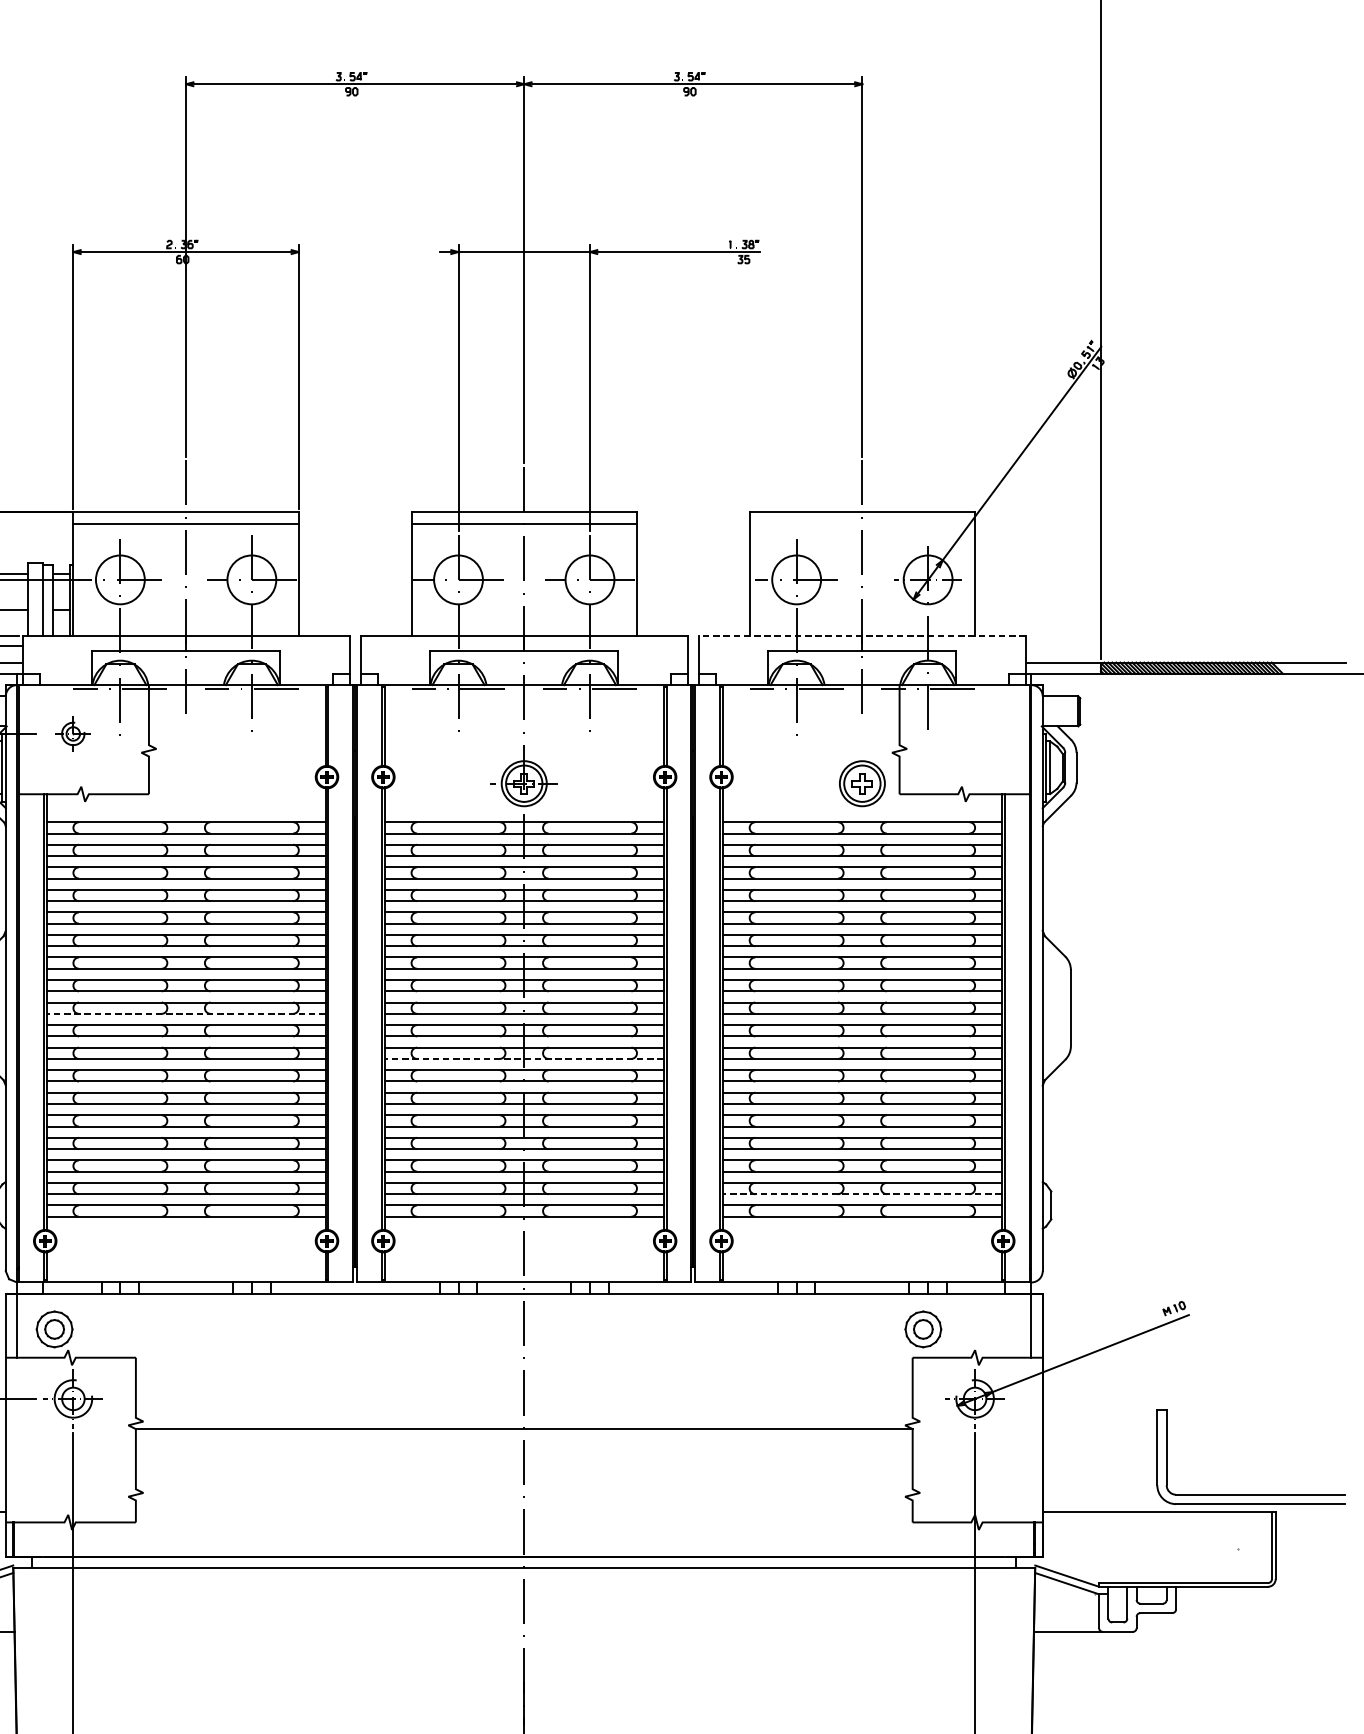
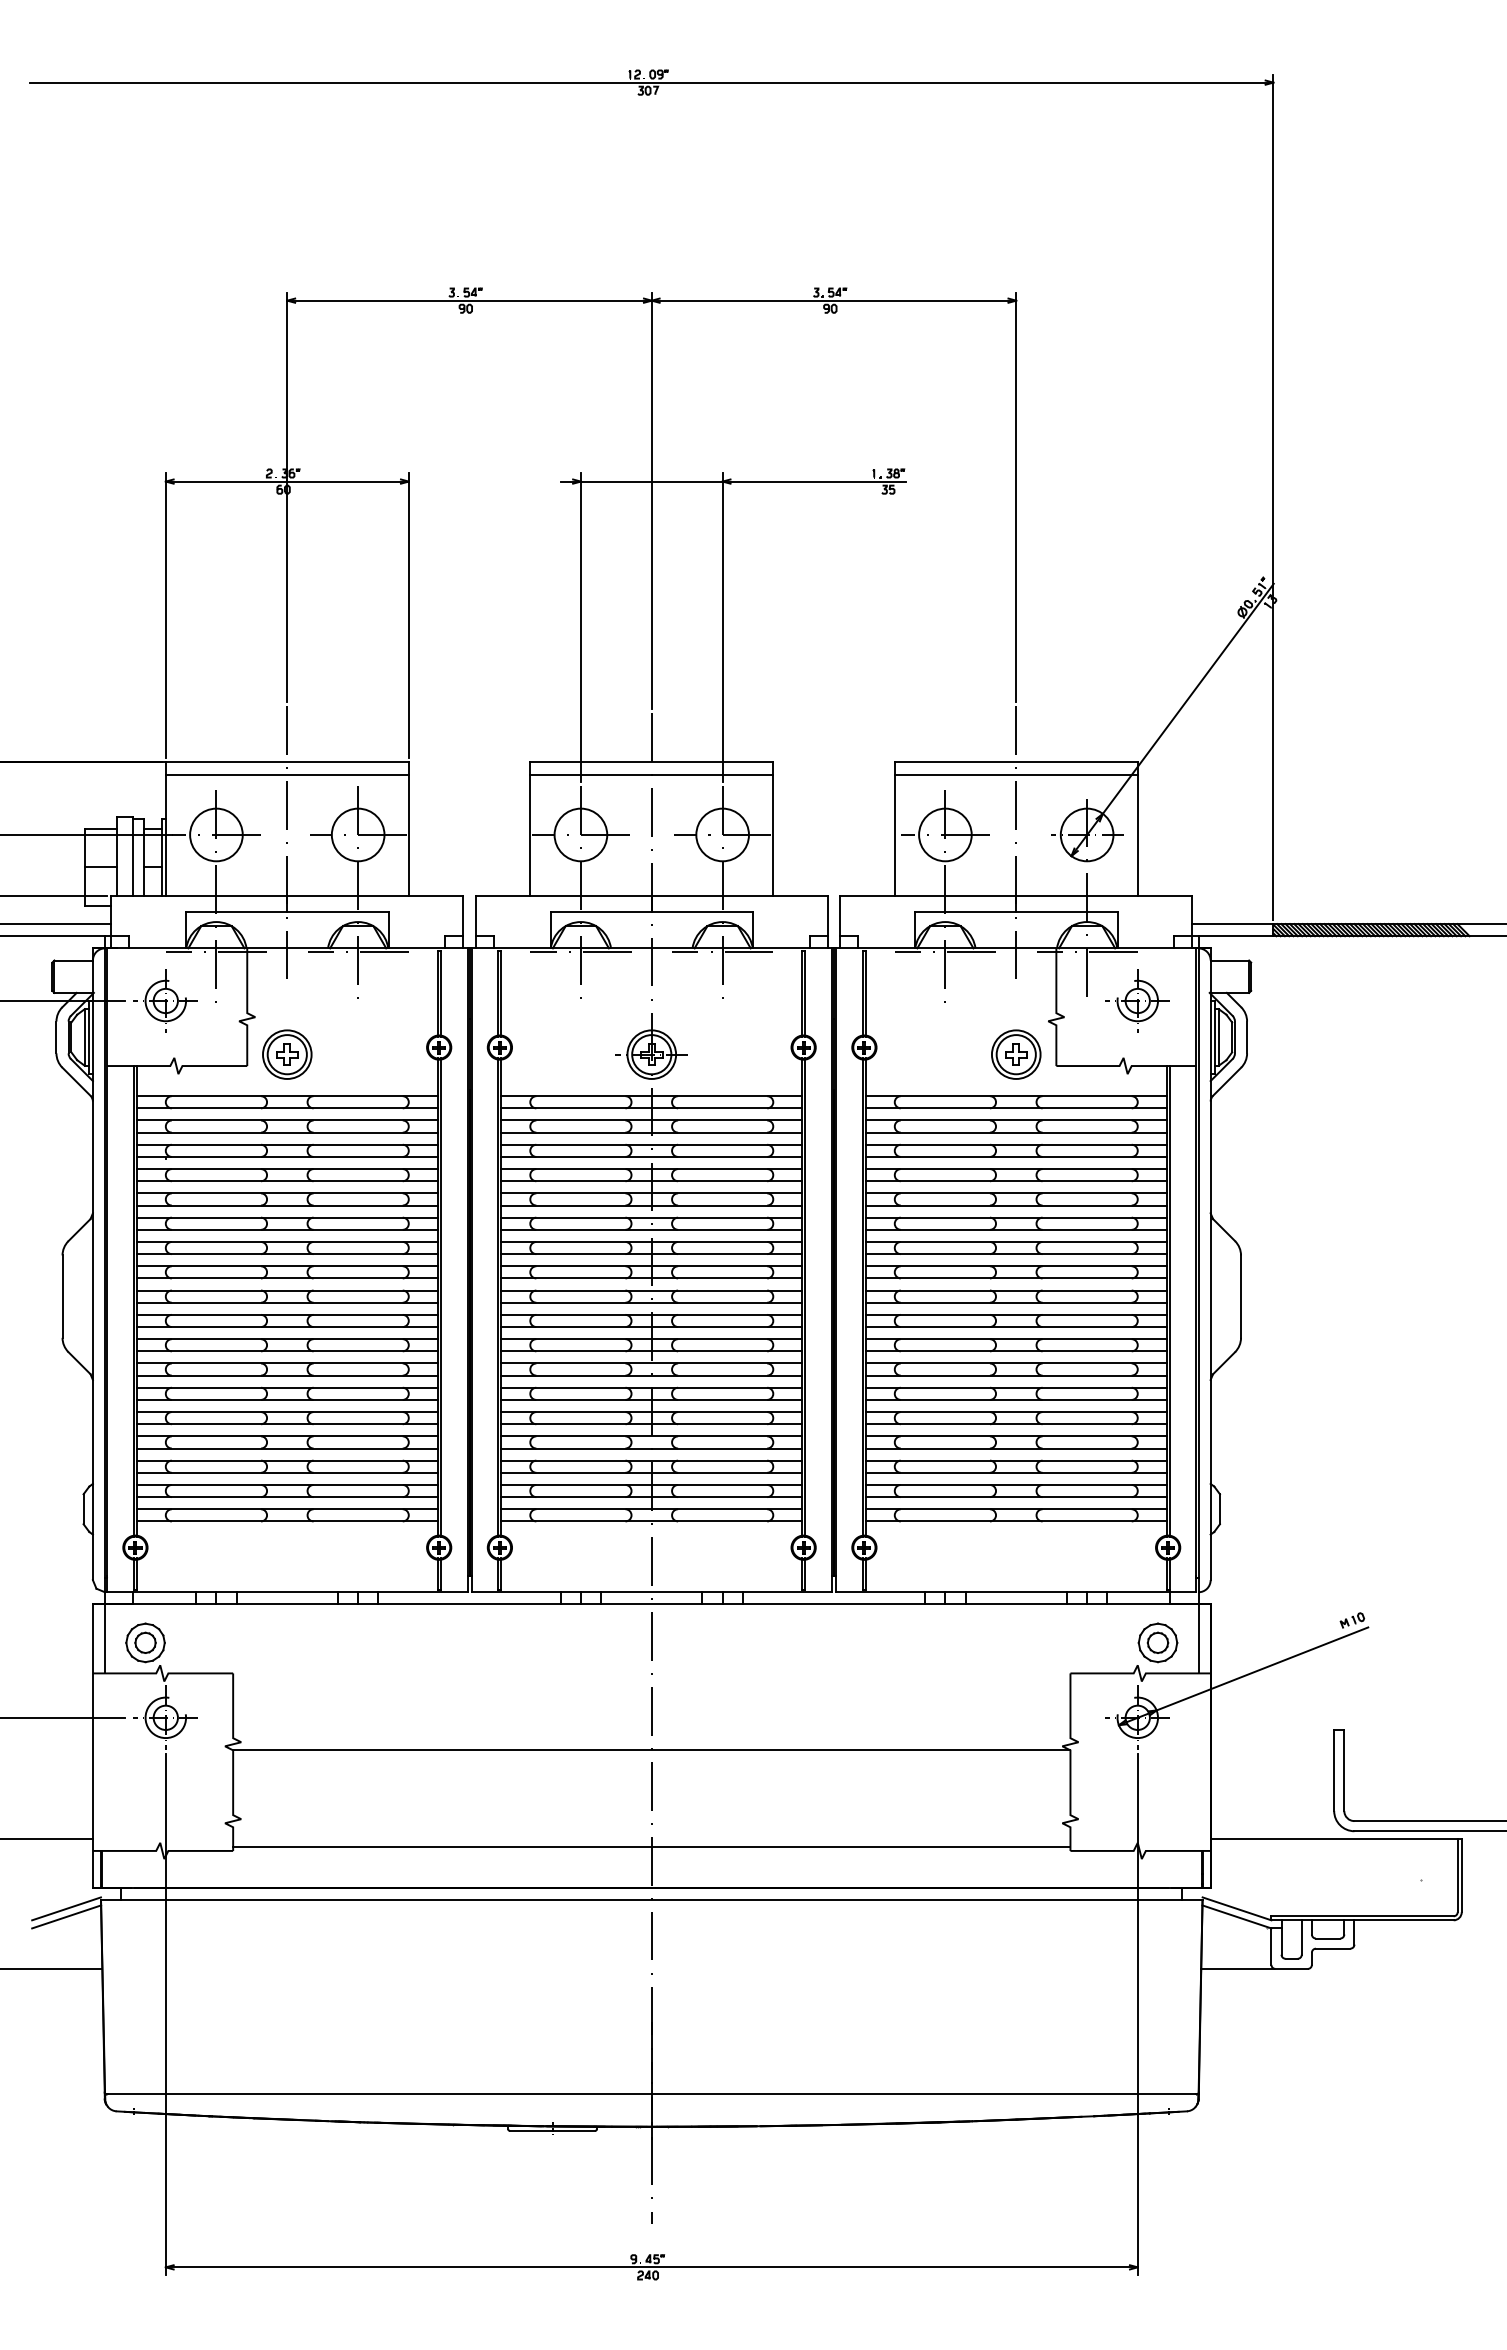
line: (861, 523) -> (1015, 774), added
line: (861, 636) -> (1015, 895), dashed -> solid
part: (73, 733) -> (165, 1000), size x1.67
part: (974, 733) -> (1137, 1000), added
part: (186, 783) -> (287, 1054), added
line: (185, 1013) -> (286, 1302), dashed -> solid
line: (523, 1059) -> (651, 1351), dashed -> solid
line: (861, 1194) -> (1015, 1497), dashed -> solid
part: (922, 1329) -> (1157, 1642), moved
line: (523, 1519) -> (651, 1847), added

